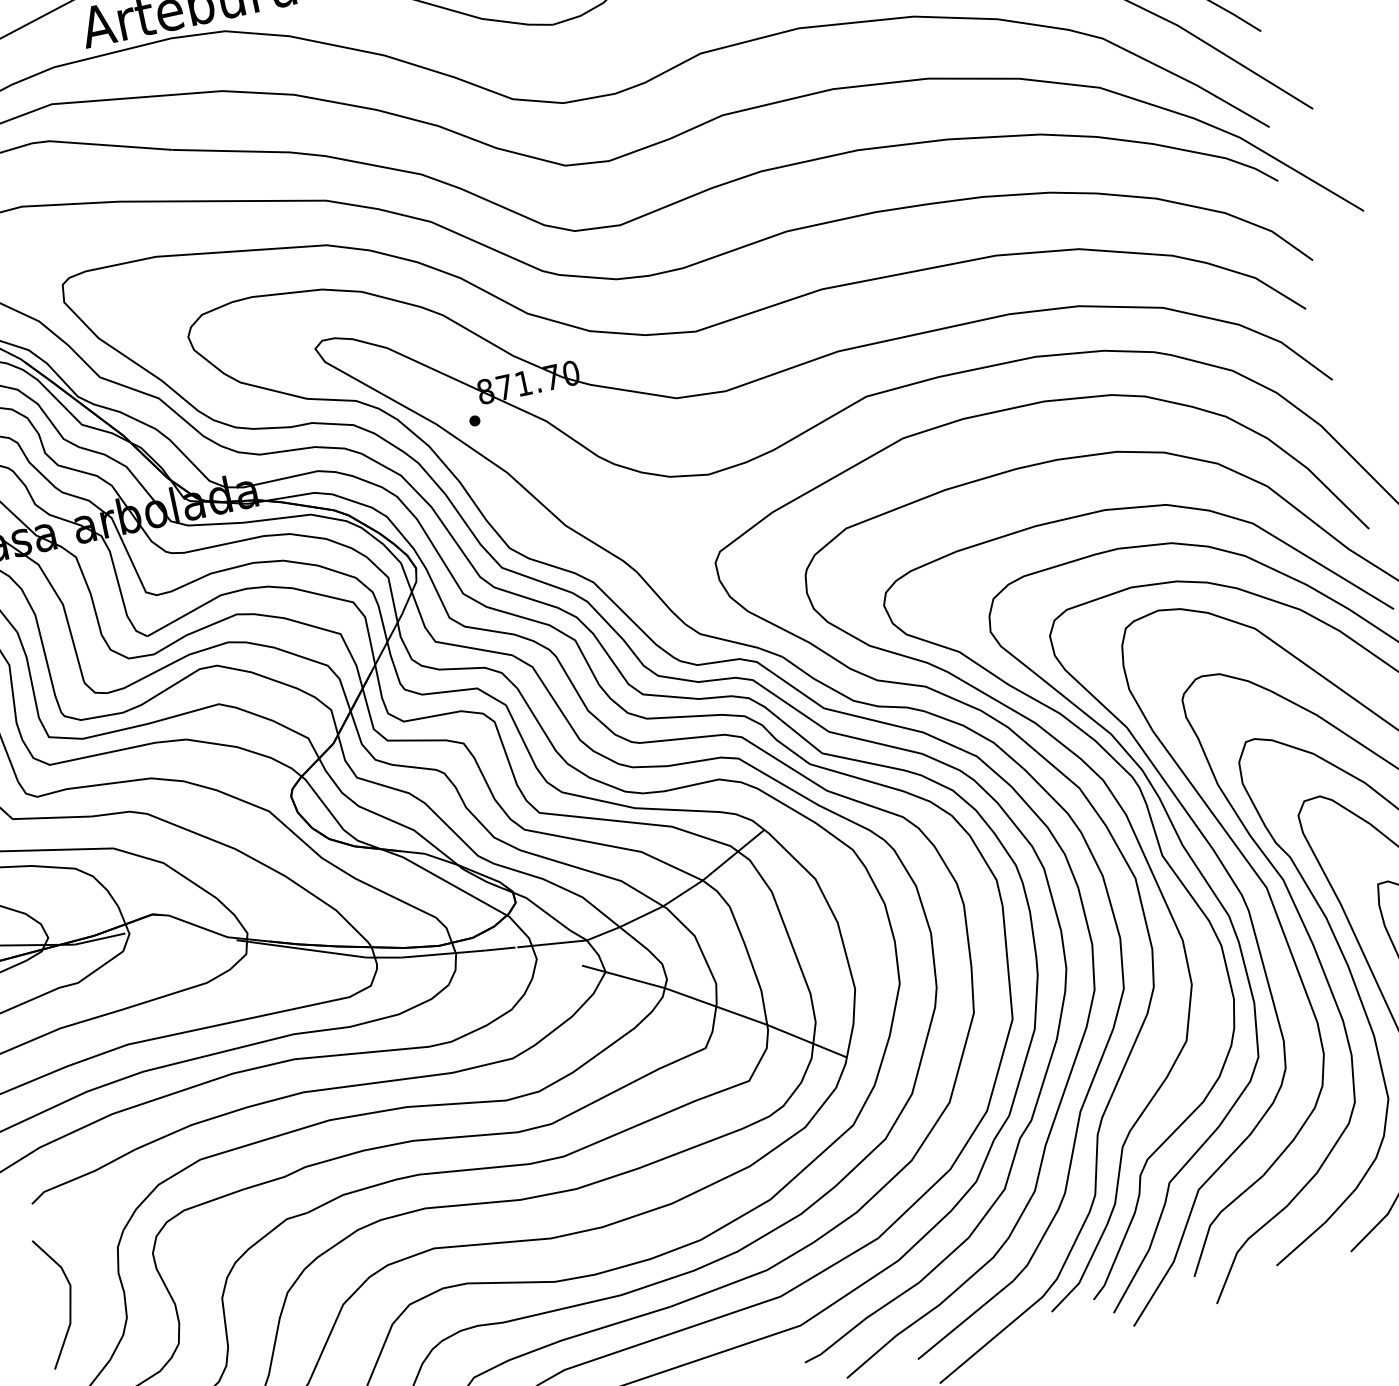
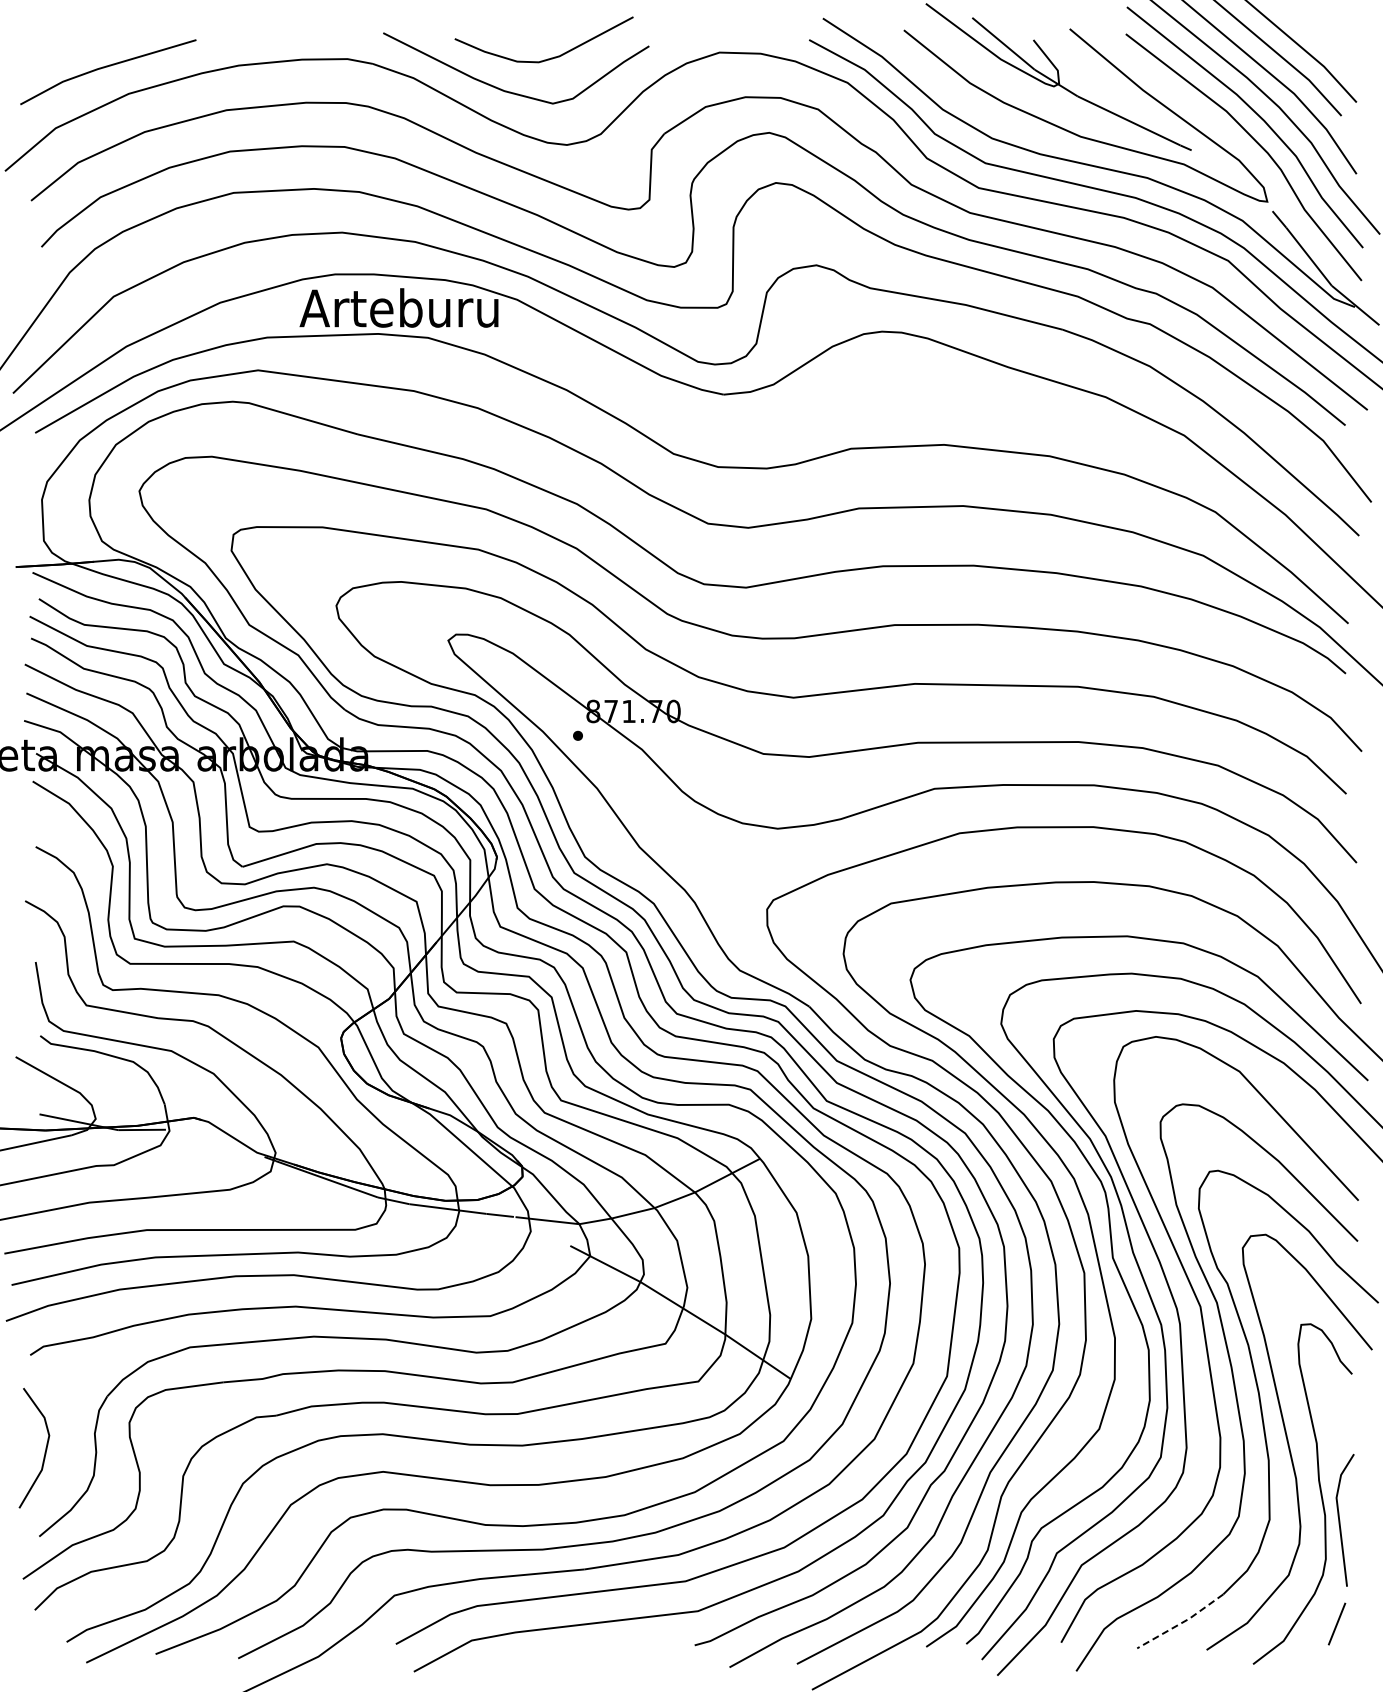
line: (1317, 1228) -> (1181, 1622), solid -> dashed

